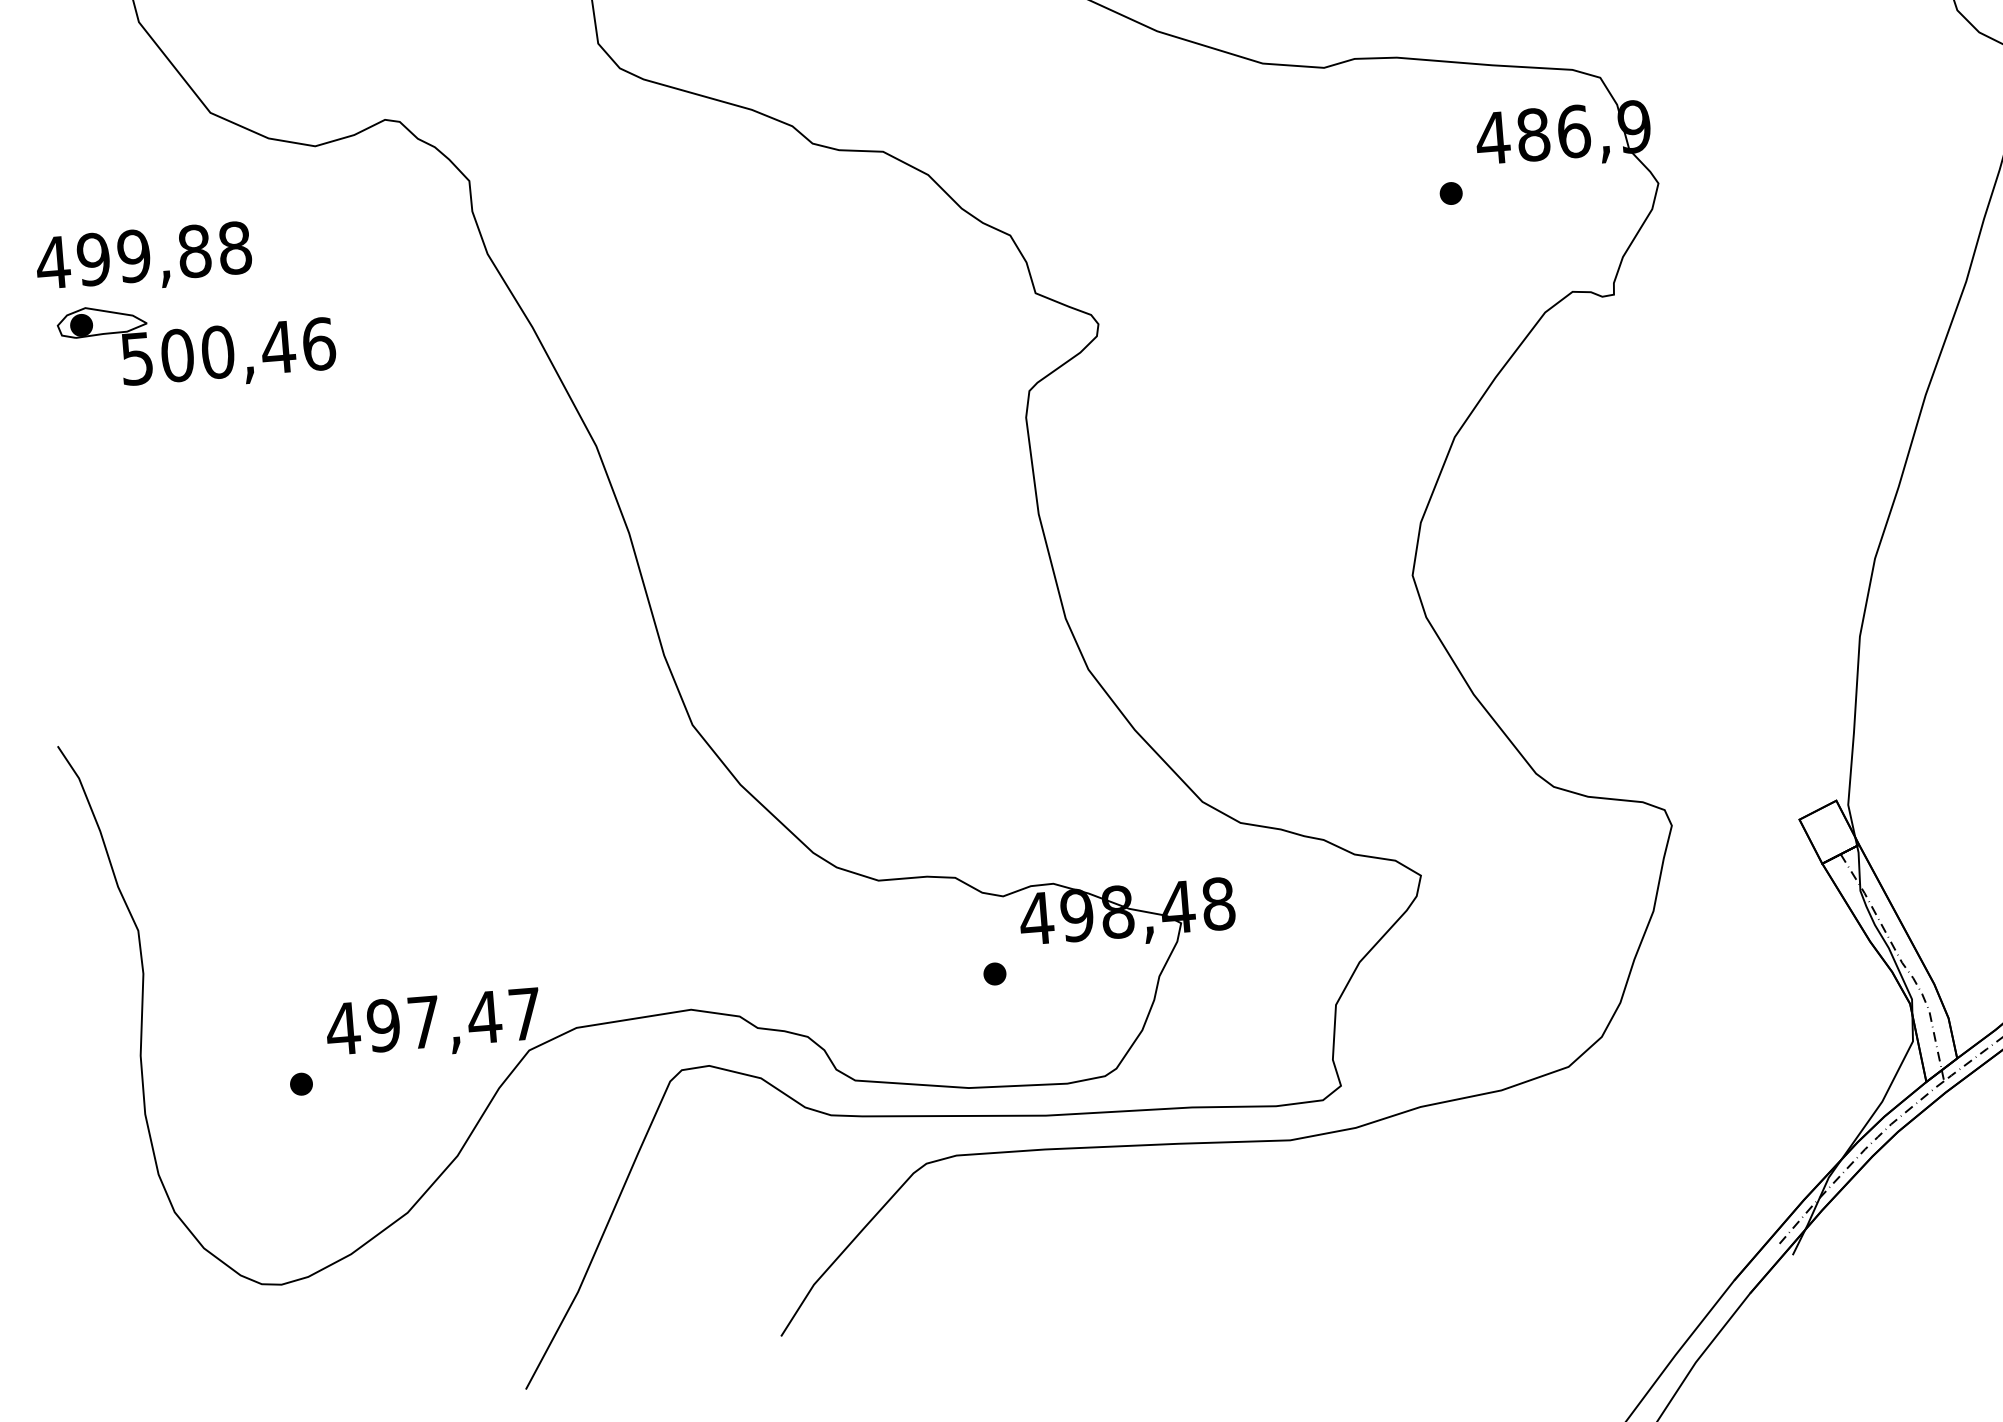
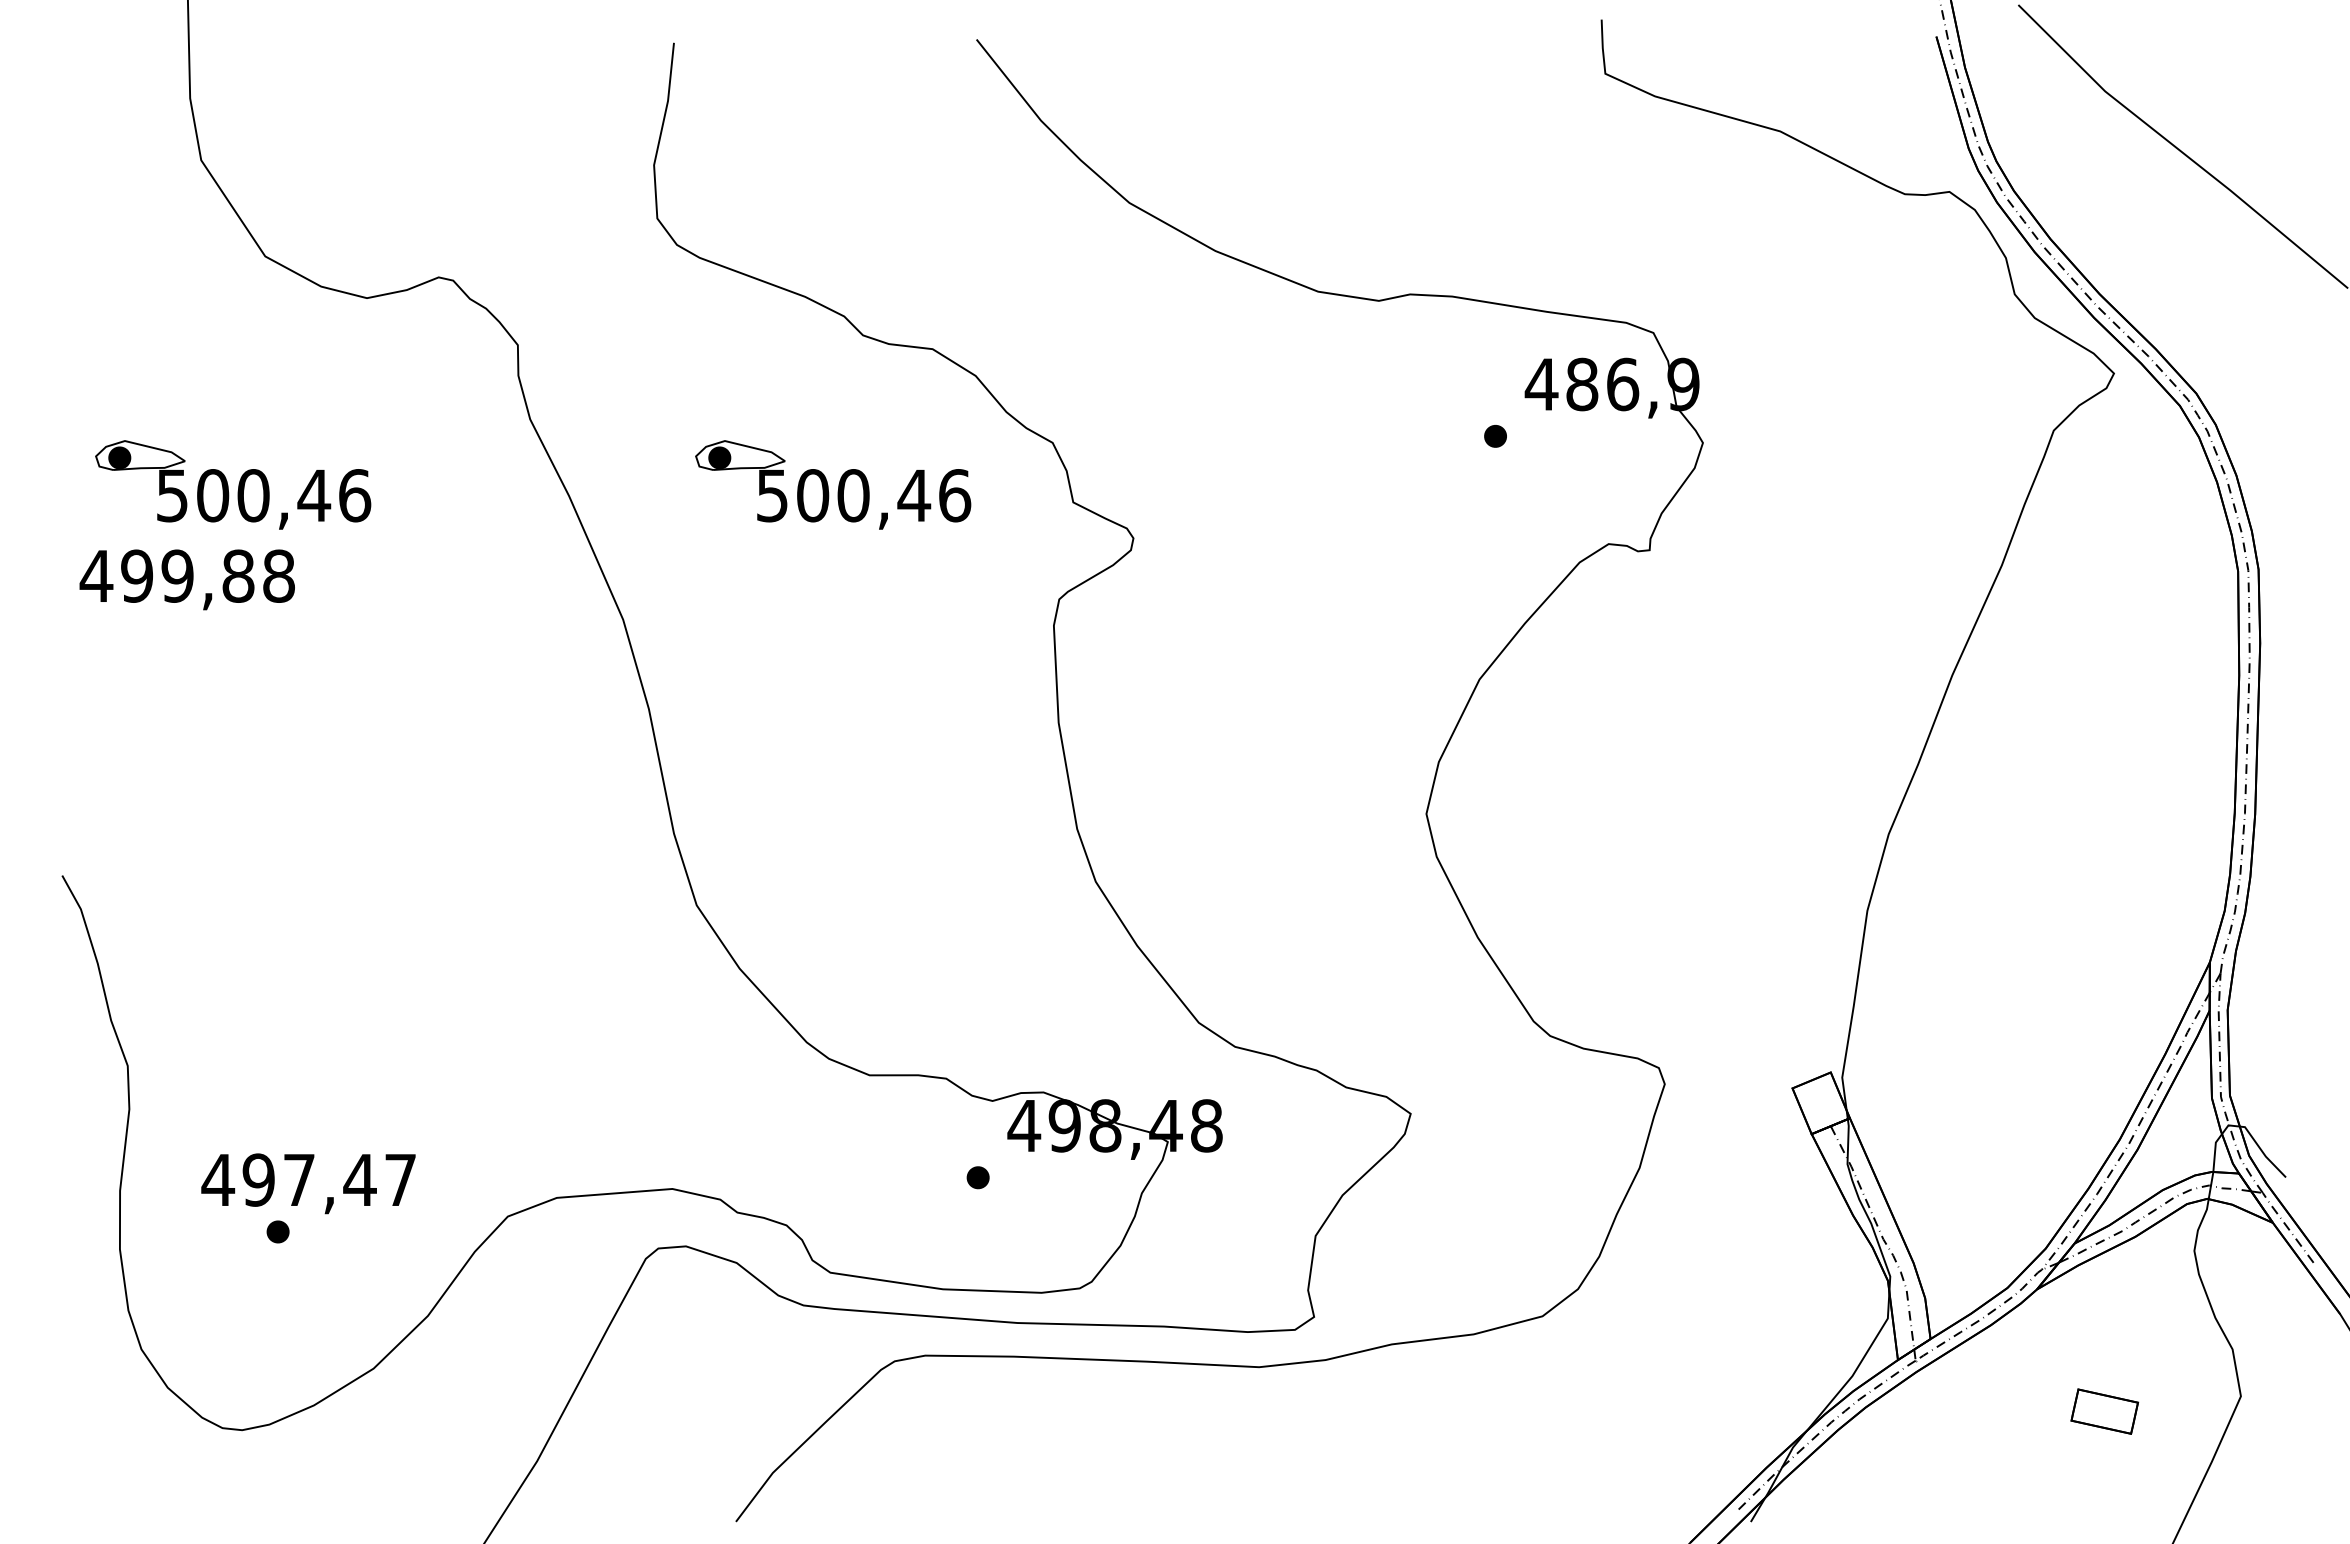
text: (143, 258) -> (186, 579), moved
part: (795, 294) -> (833, 484), added
text: (433, 1024) -> (308, 1183), moved

